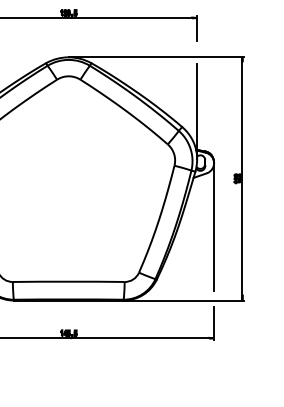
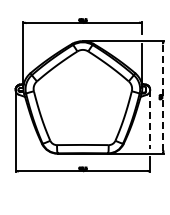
line: (242, 179) -> (163, 97), solid -> dashed
line: (214, 226) -> (150, 119), solid -> dashed

